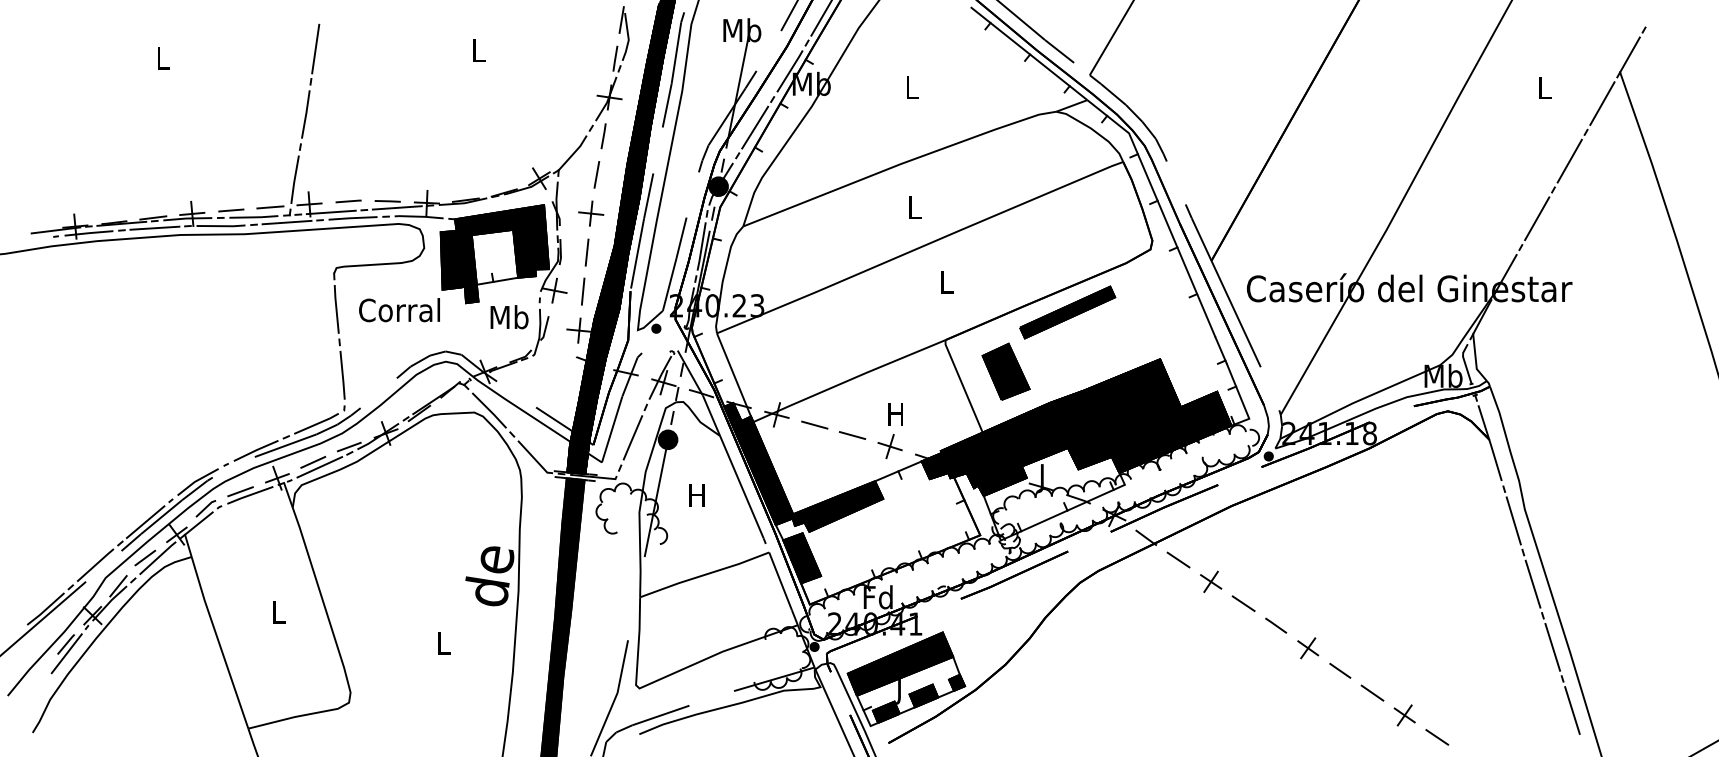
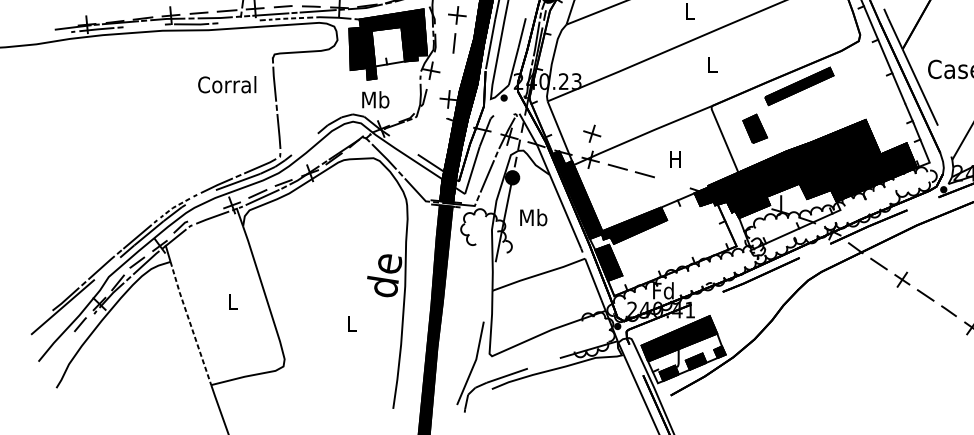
line: (351, 218) -> (285, 18), solid -> dashed
line: (286, 222) -> (238, 21), removed
line: (154, 227) -> (143, 25), removed
line: (582, 291) -> (451, 71), removed
text: (399, 310) -> (227, 84), moved
text: (509, 317) -> (375, 100), moved
part: (1005, 371) -> (754, 128), size x0.7
part: (889, 446) -> (591, 133), moved
line: (196, 481) -> (174, 207), solid -> dashed
line: (240, 491) -> (205, 214), removed
text: (697, 495) -> (533, 217), H -> Mb
line: (219, 642) -> (190, 323), solid -> dashed
line: (66, 653) -> (80, 331), removed

